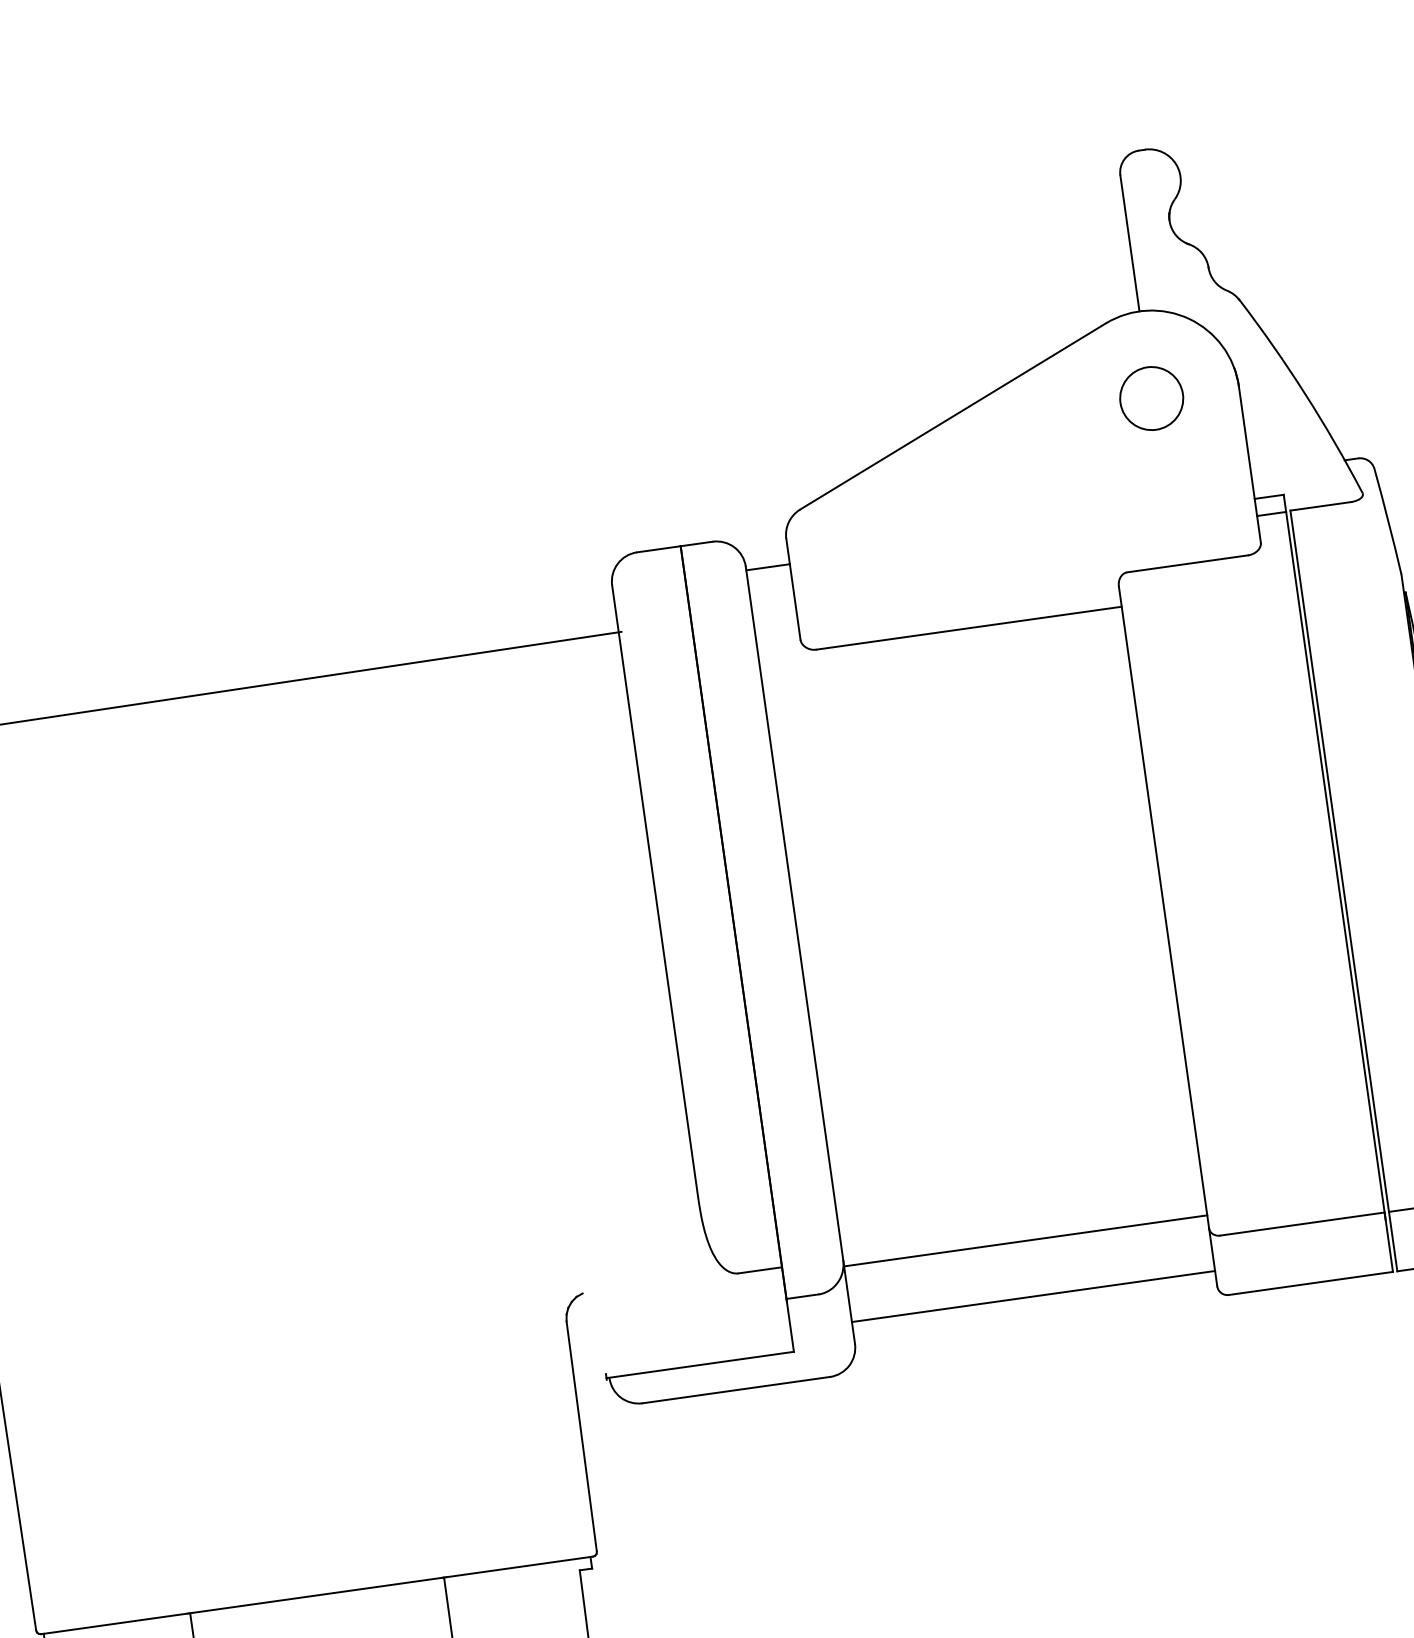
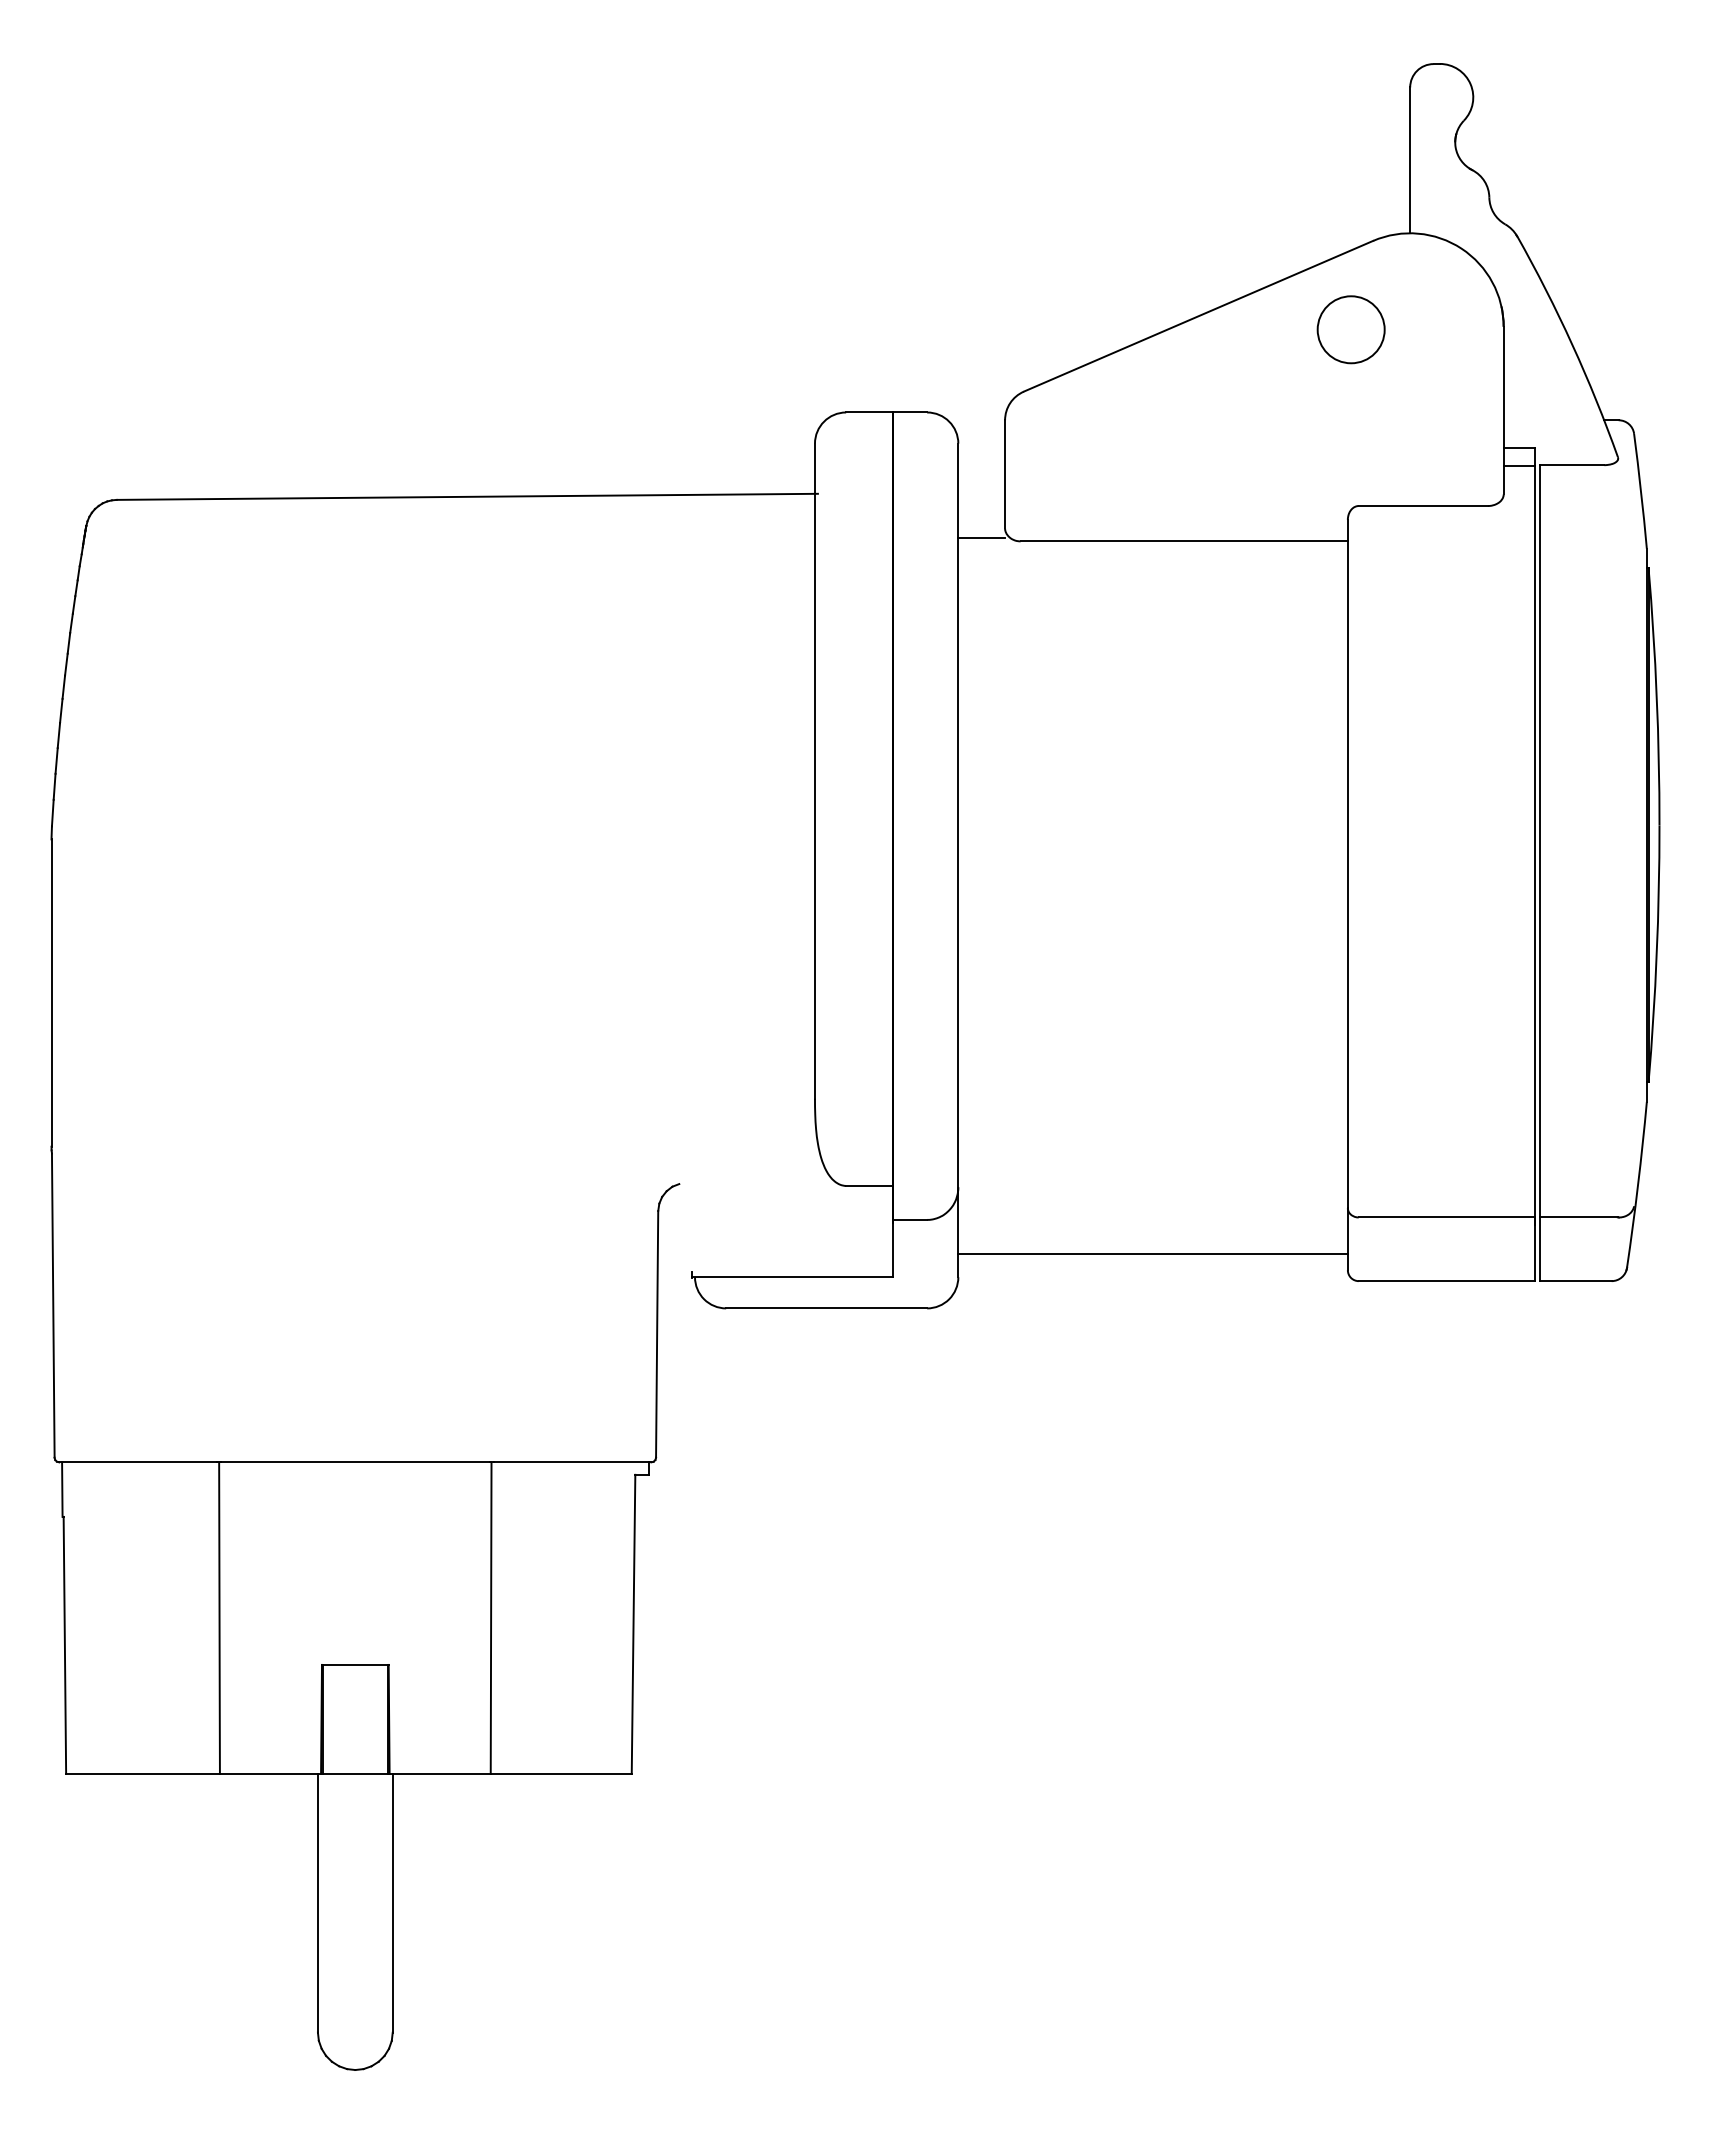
circle: (1151, 398) -> (1350, 329), moved
line: (767, 567) -> (981, 537), moved
line: (1025, 1241) -> (1152, 1194), removed

